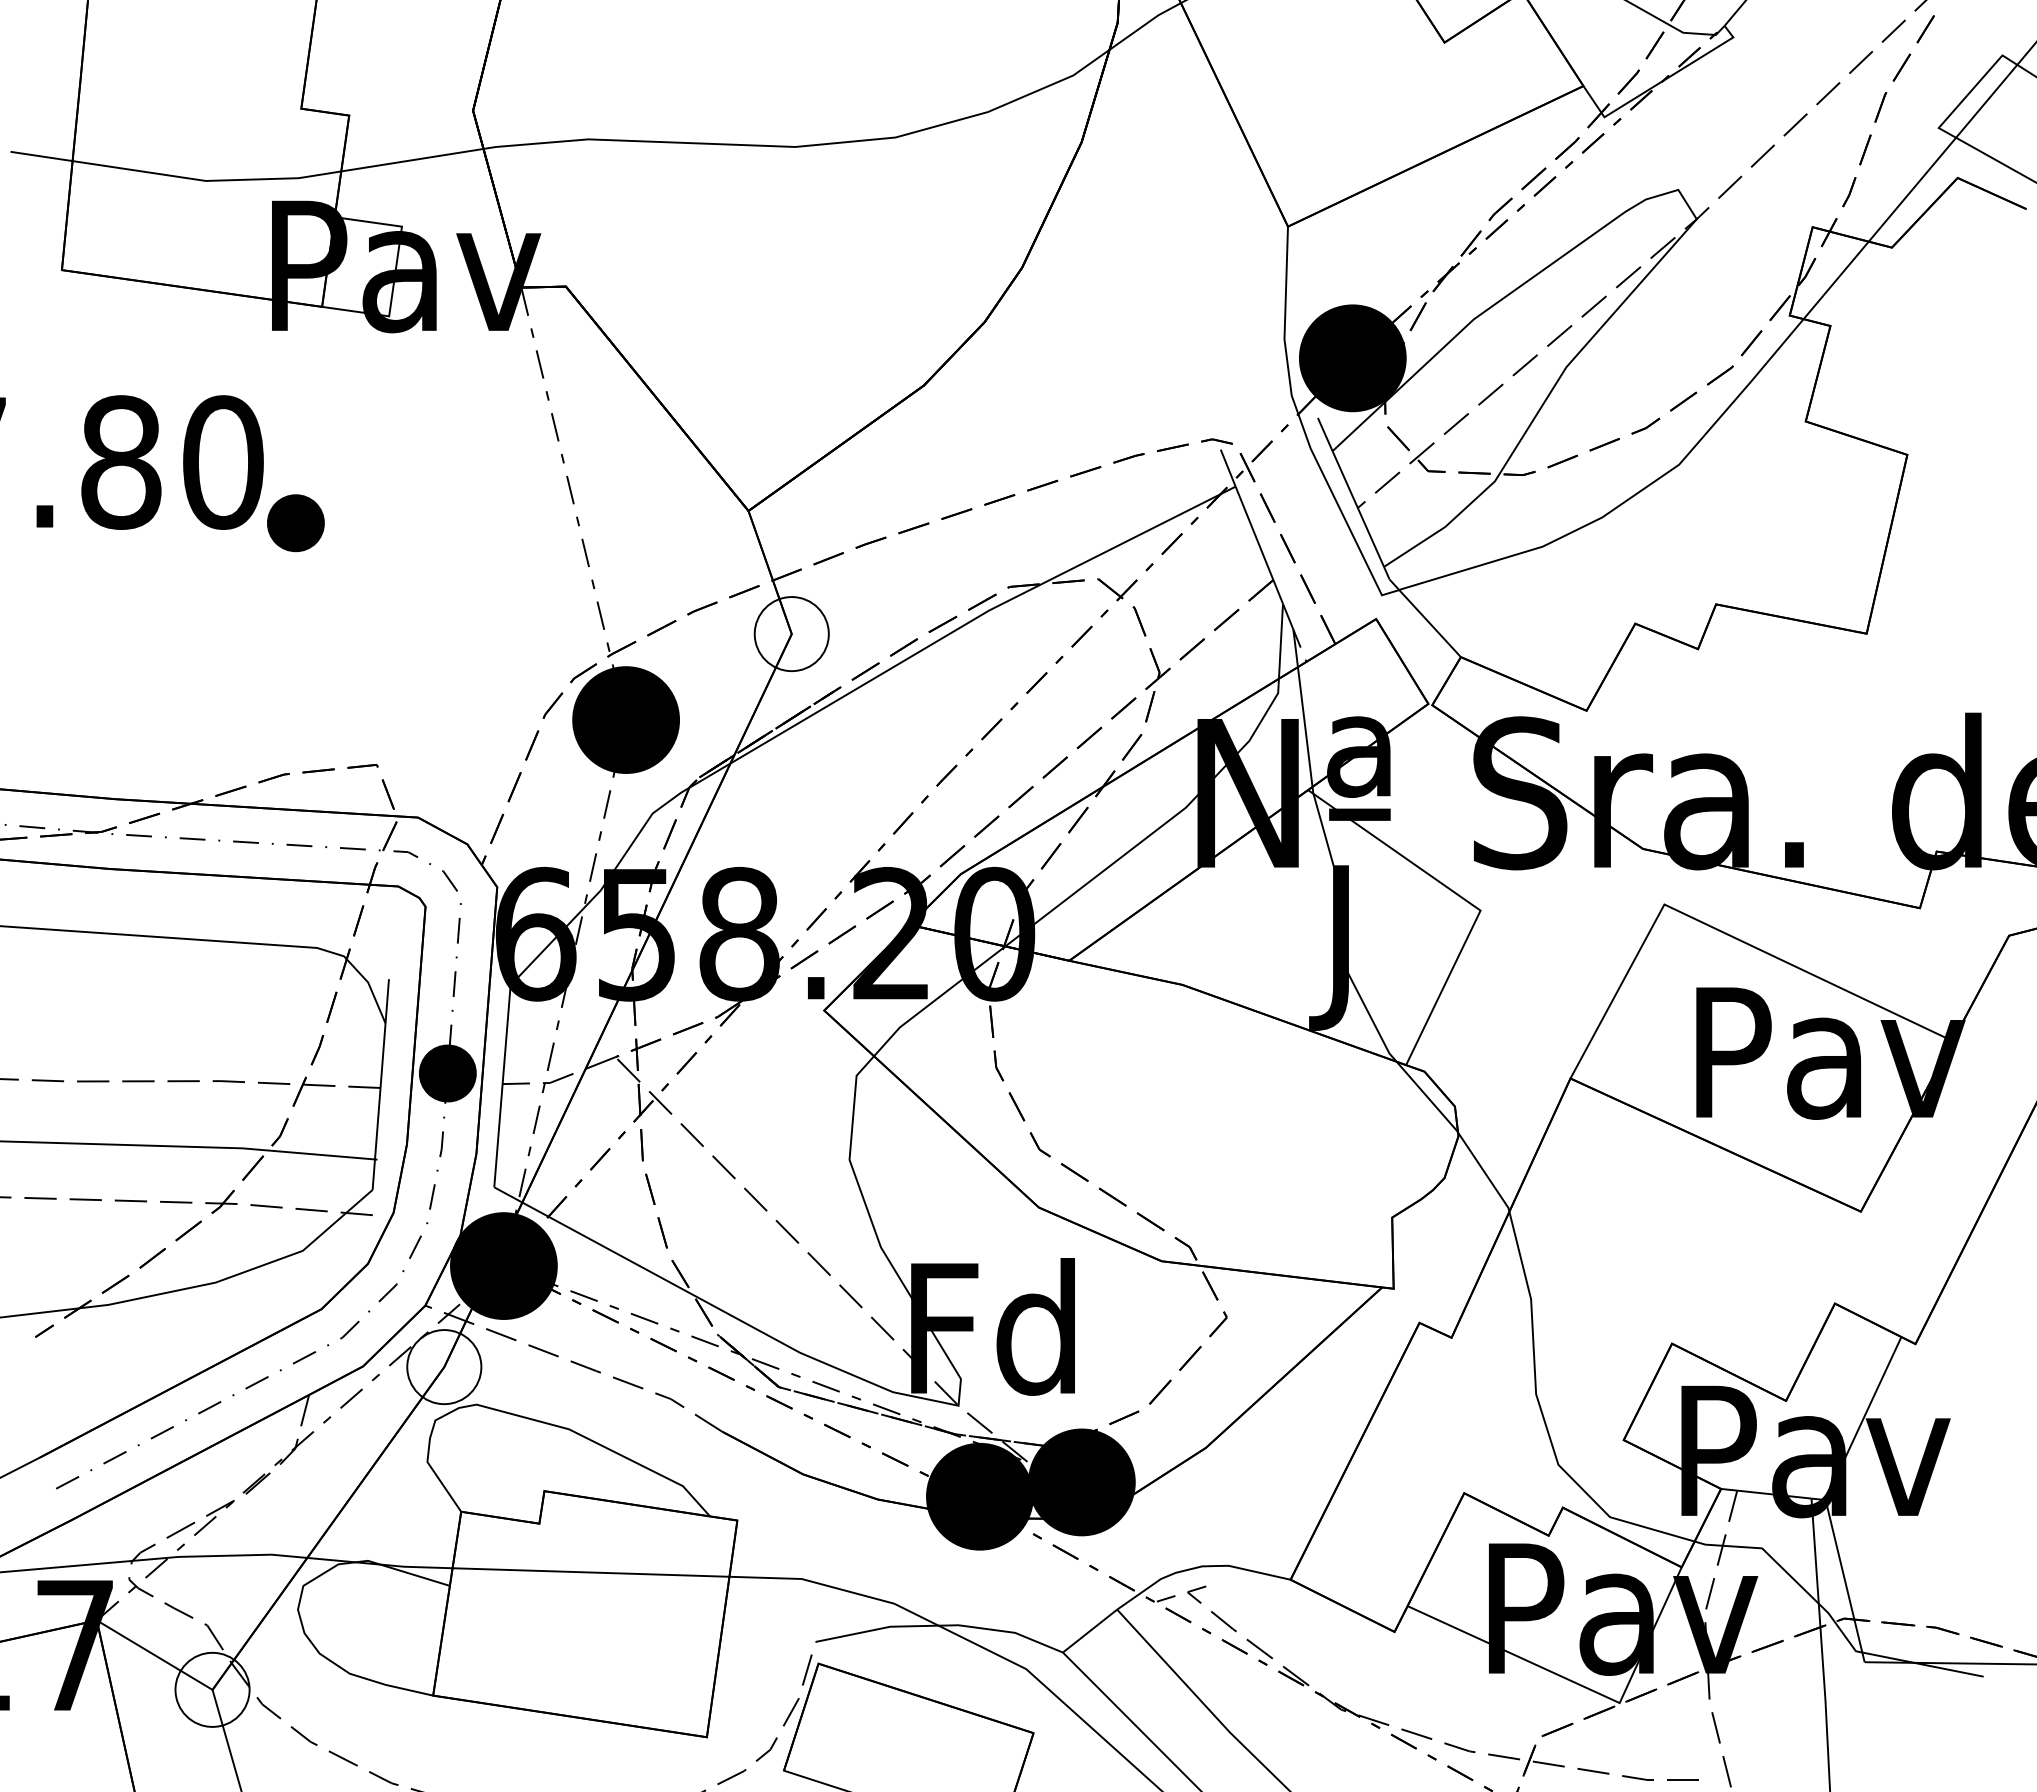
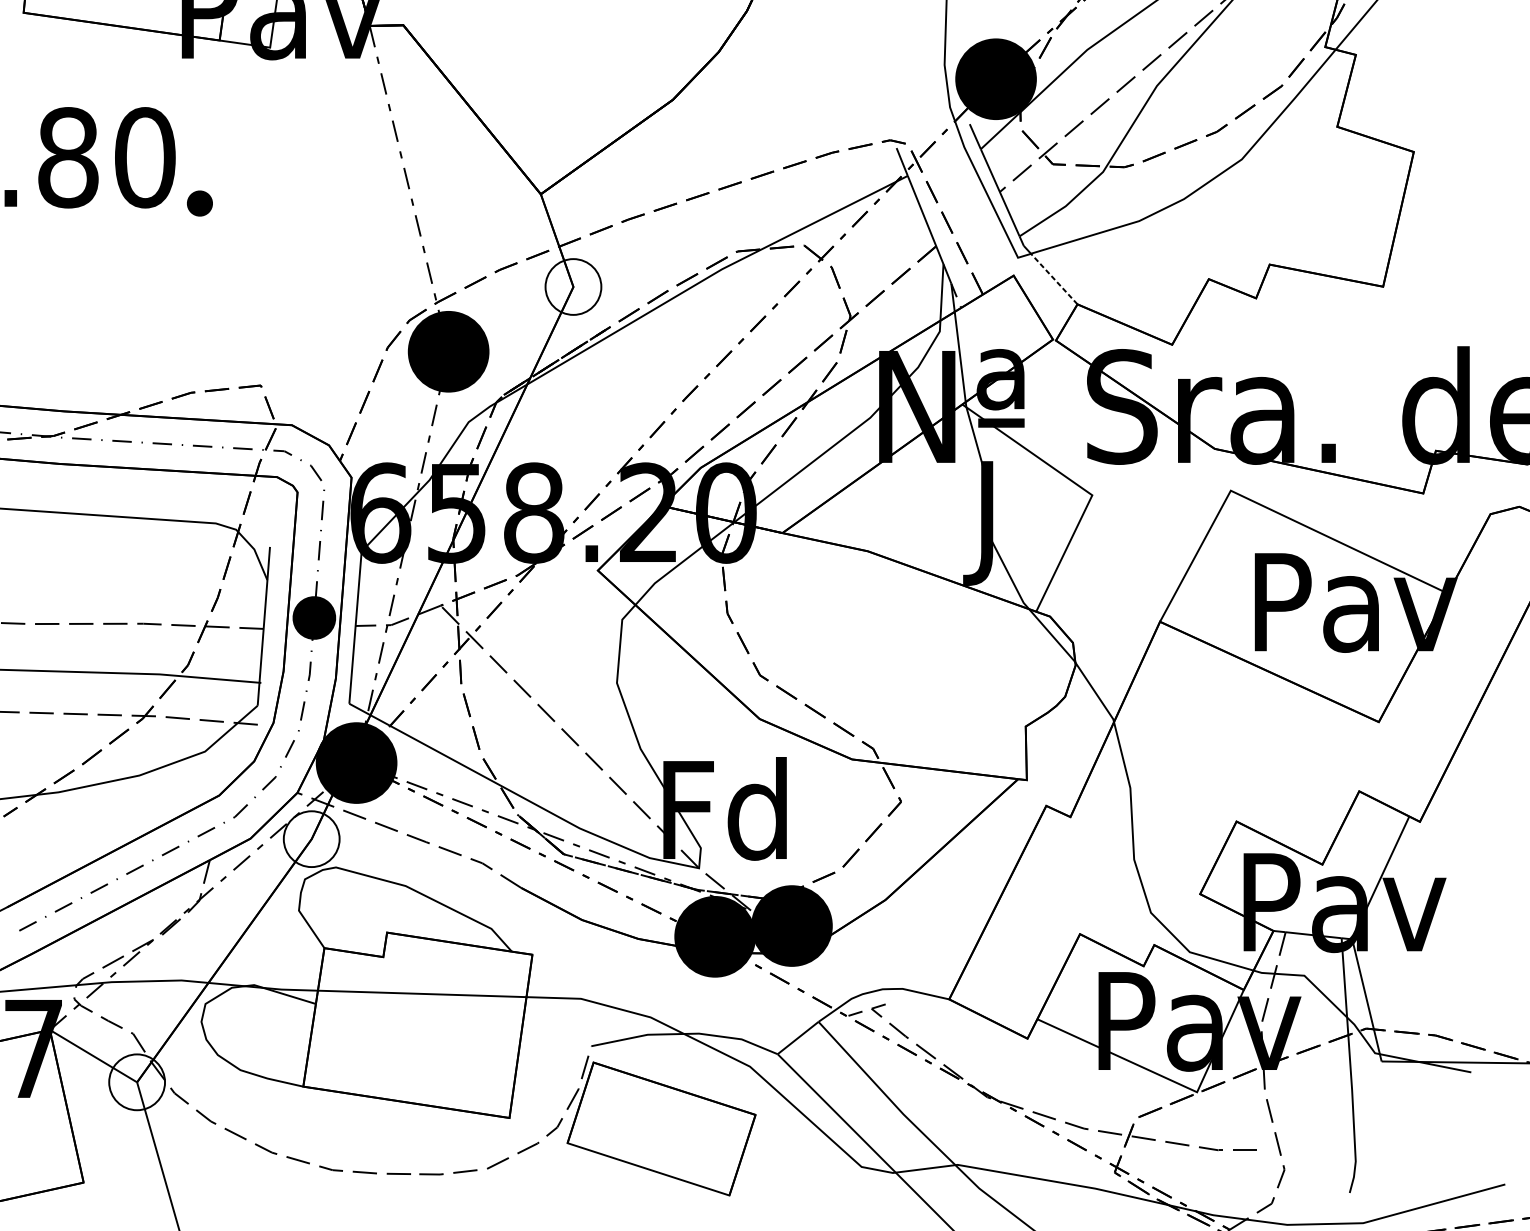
part: (295, 523) -> (199, 203), size x0.6
line: (1430, 623) -> (1054, 279), solid -> dashed

